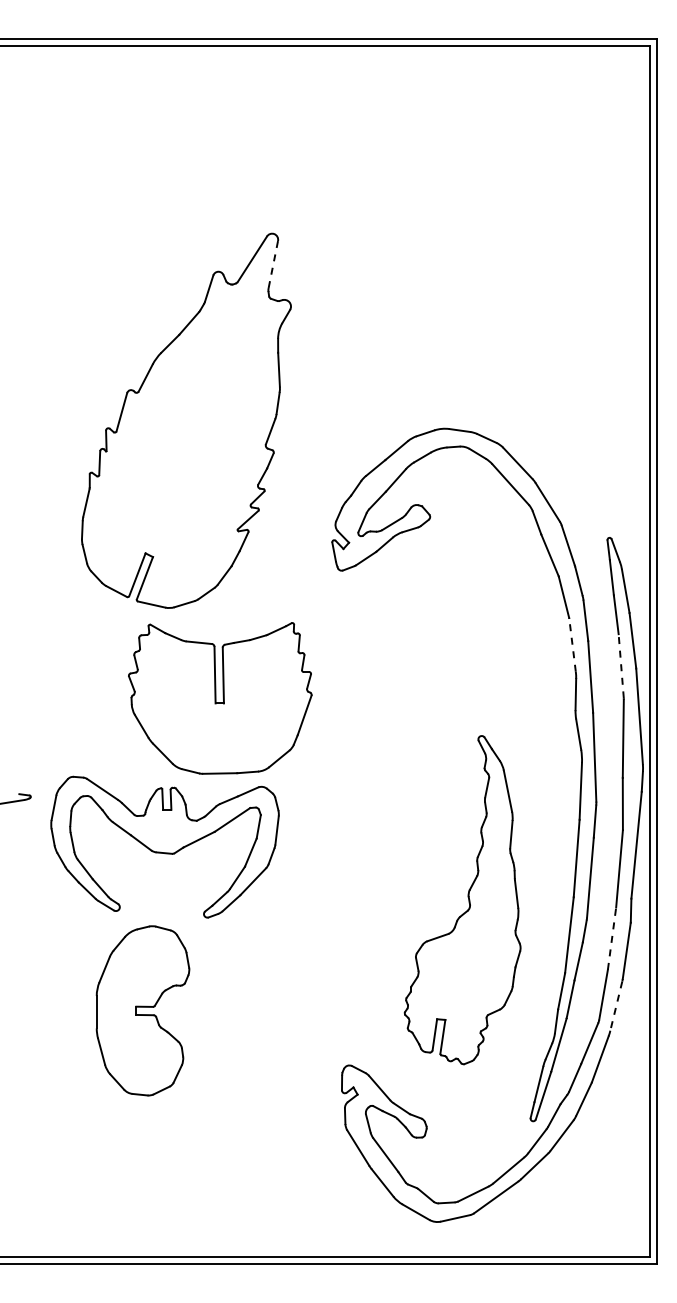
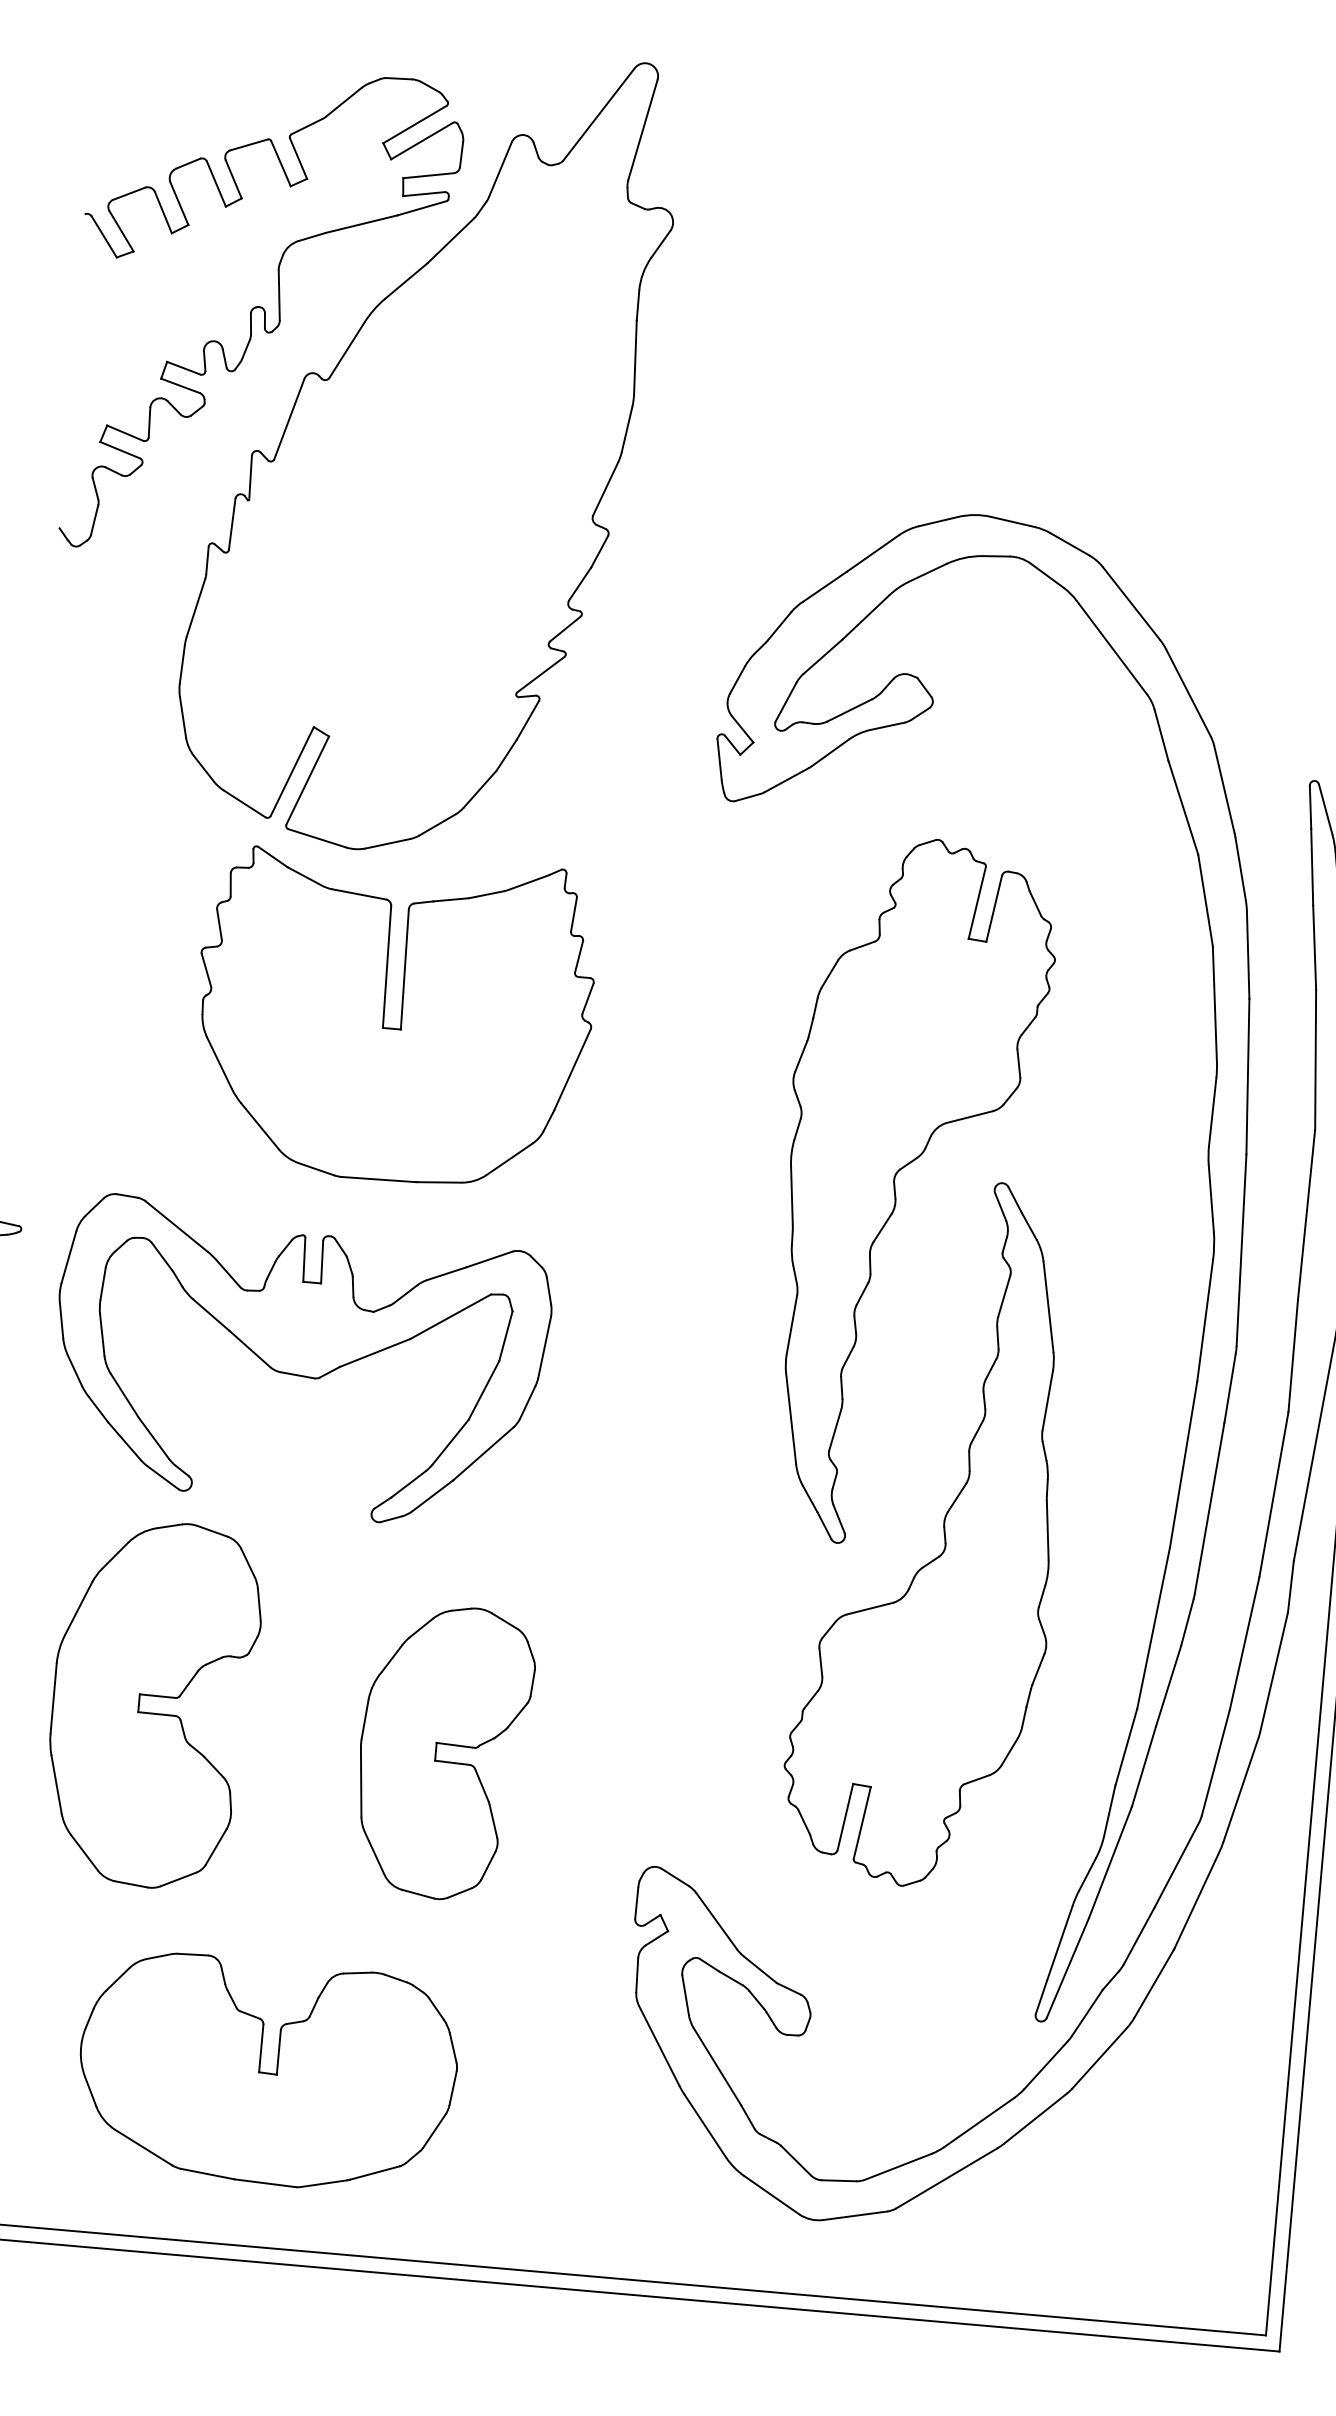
line: (273, 264) -> (643, 129), dashed -> solid
part: (105, 364) -> (263, 313), added
line: (572, 645) -> (1214, 1005), dashed -> solid
line: (621, 665) -> (1316, 1057), dashed -> solid
part: (220, 698) -> (394, 1018), moved
part: (438, 744) -> (907, 1193), added
line: (612, 938) -> (1245, 1643), dashed -> solid
line: (616, 1006) -> (1241, 1790), dashed -> solid
part: (142, 1010) -> (152, 1703), moved
part: (246, 1020) -> (442, 1750), added
part: (178, 1175) -> (267, 2071), added

